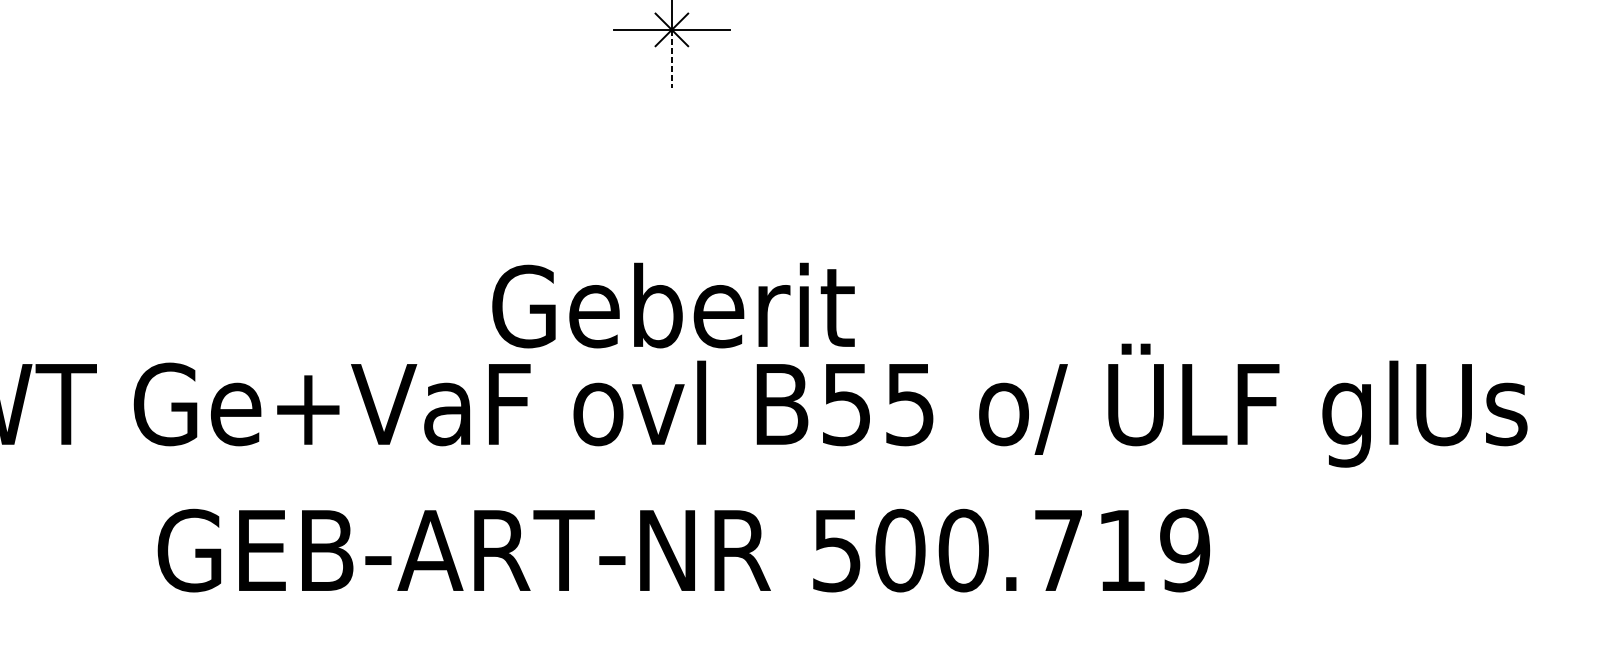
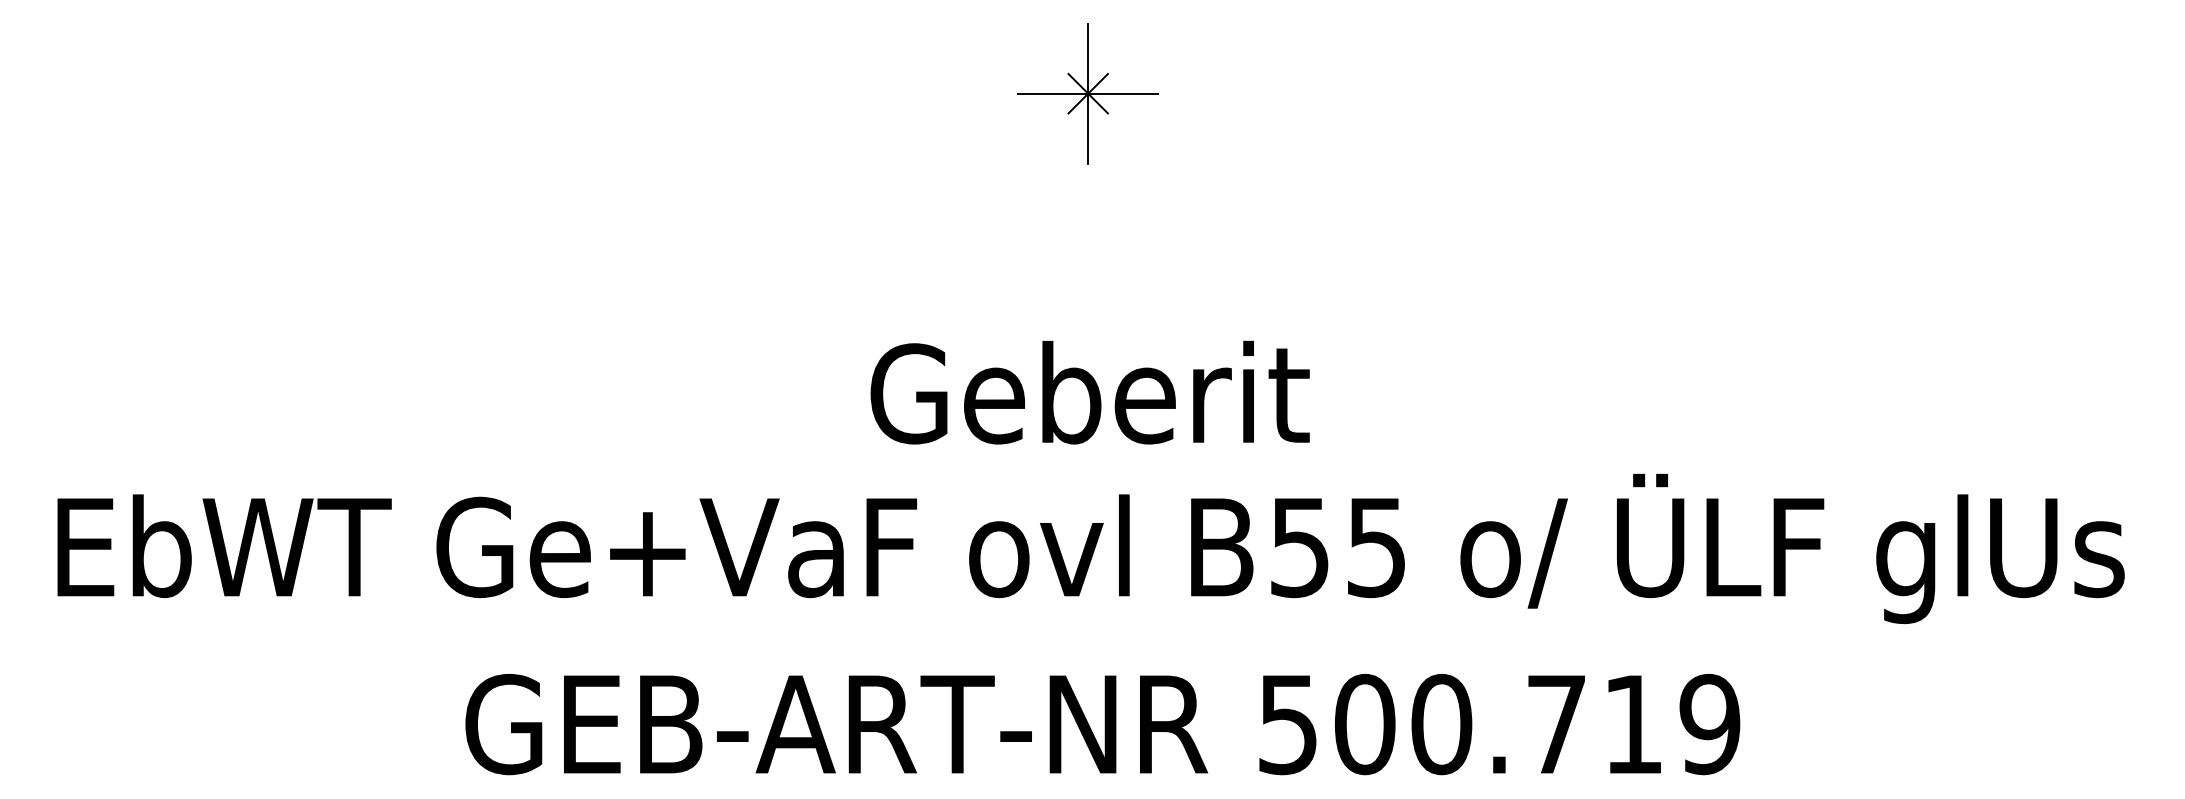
line: (672, 58) -> (1088, 128), dashed -> solid
text: (672, 305) -> (1089, 392), moved

